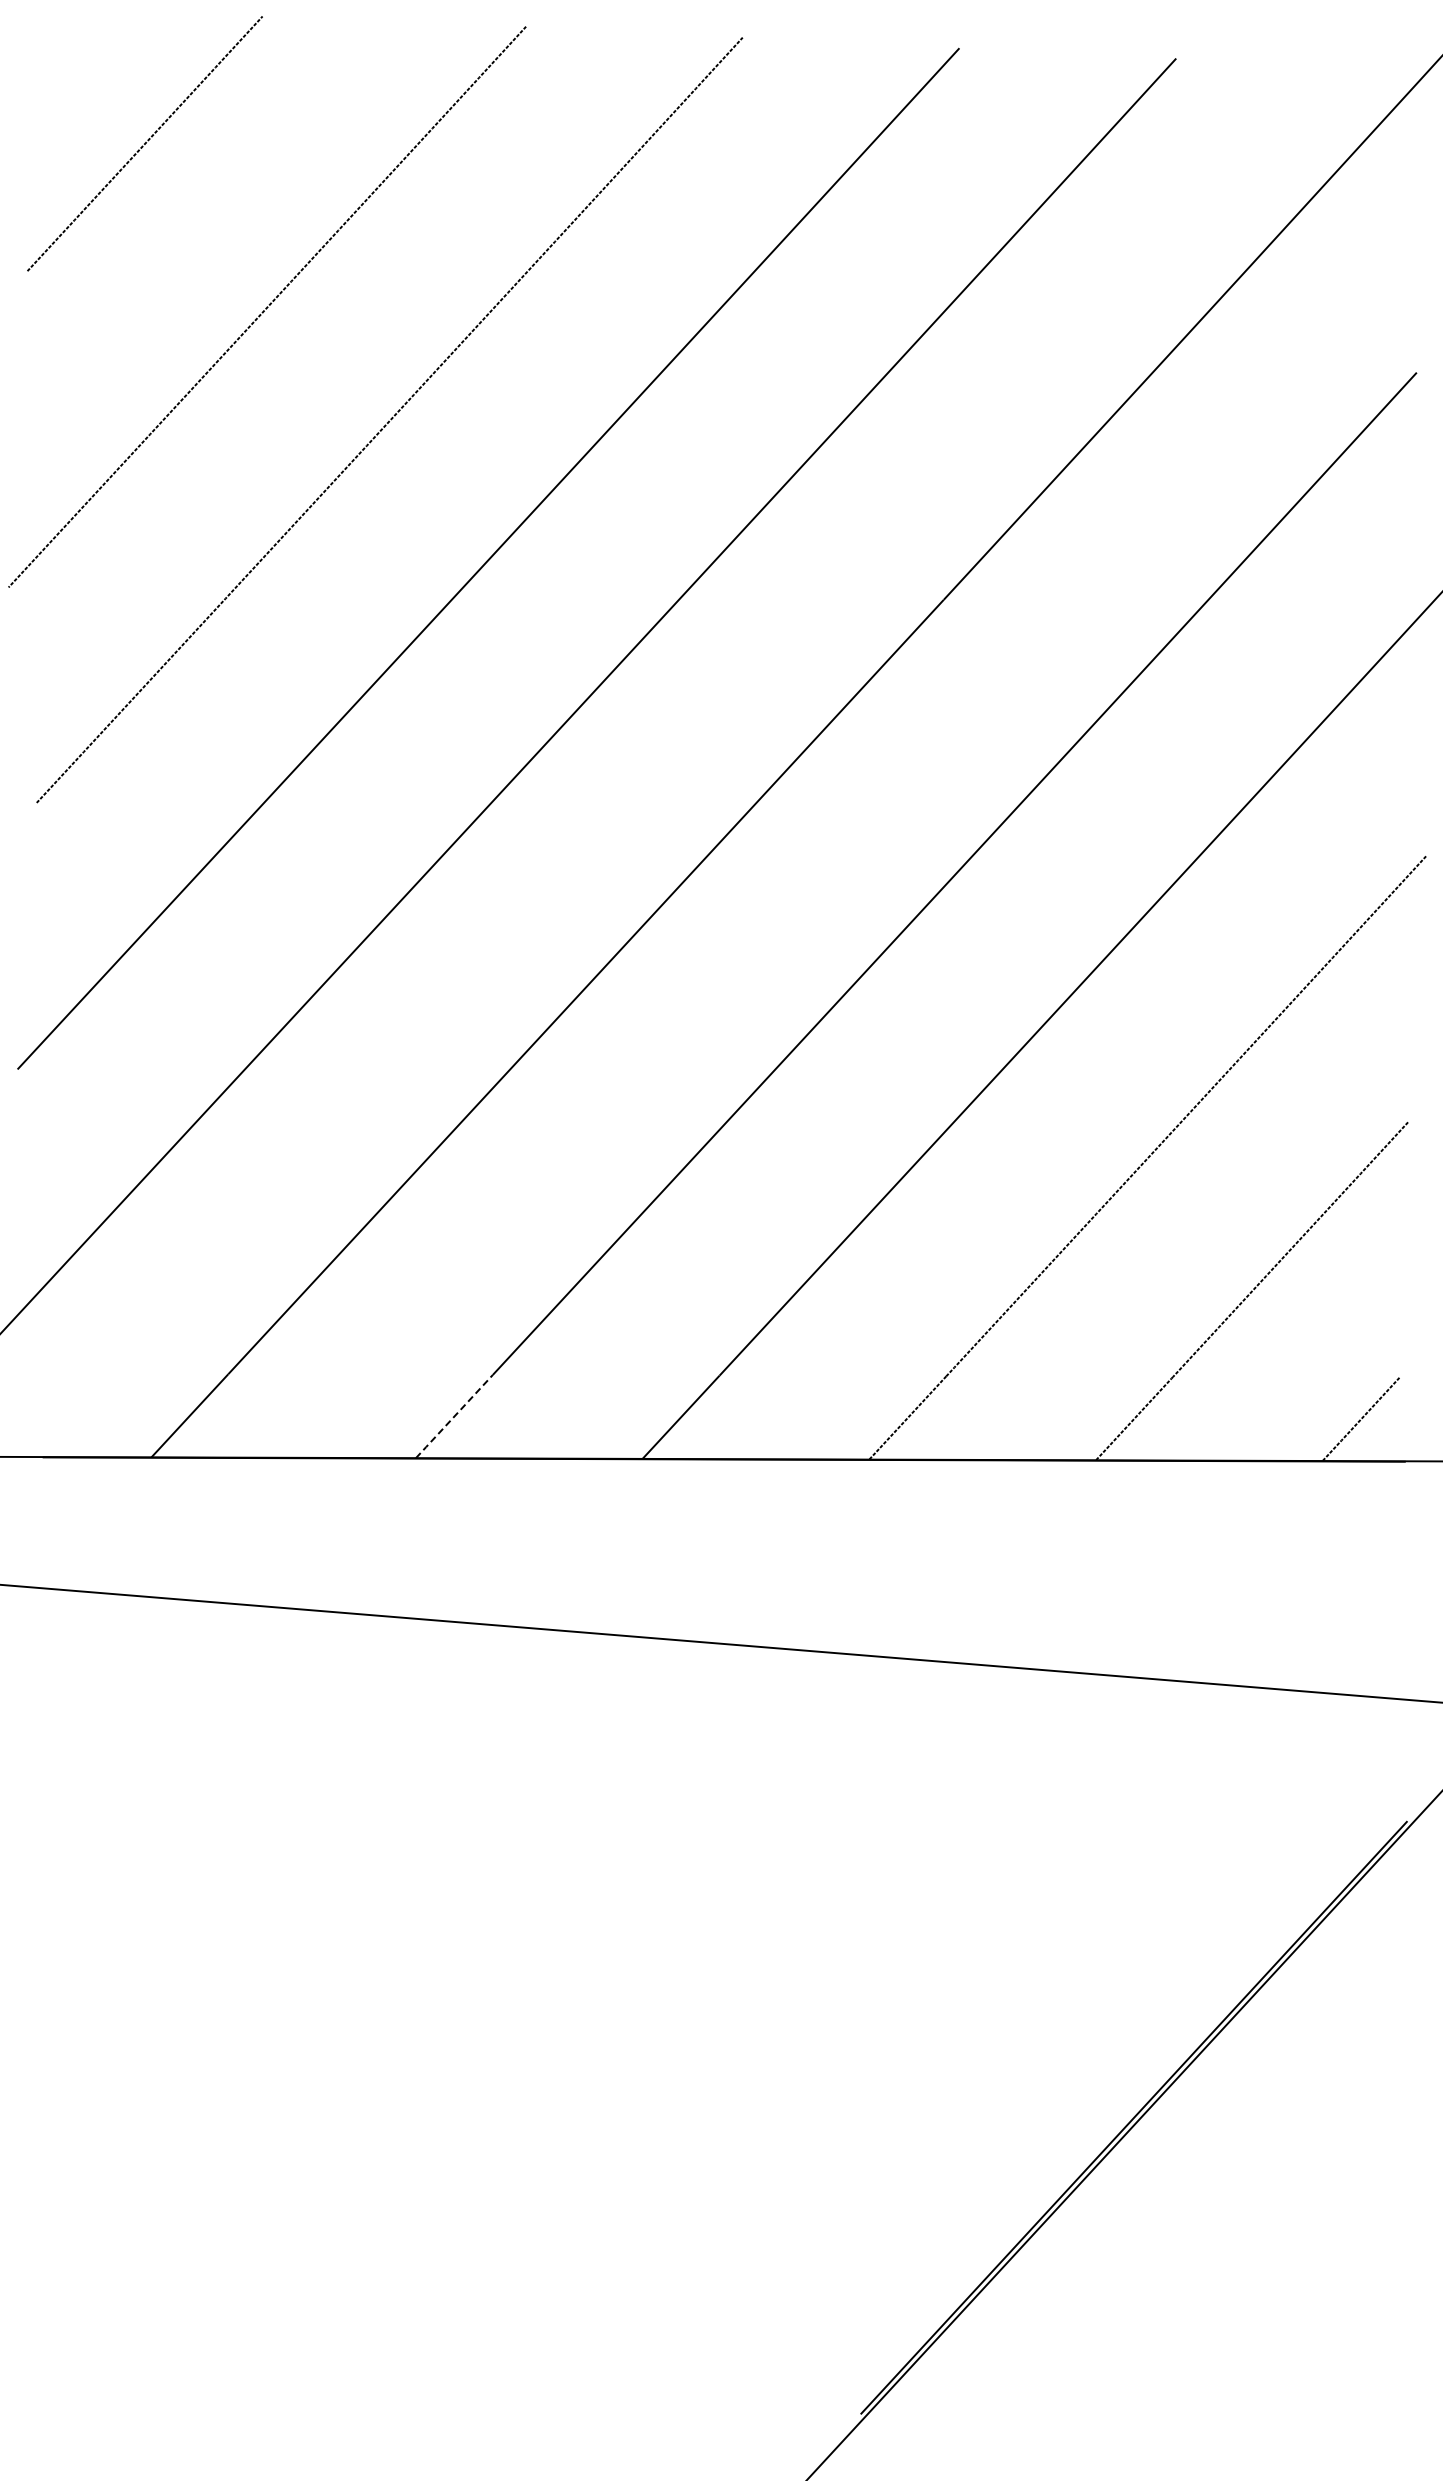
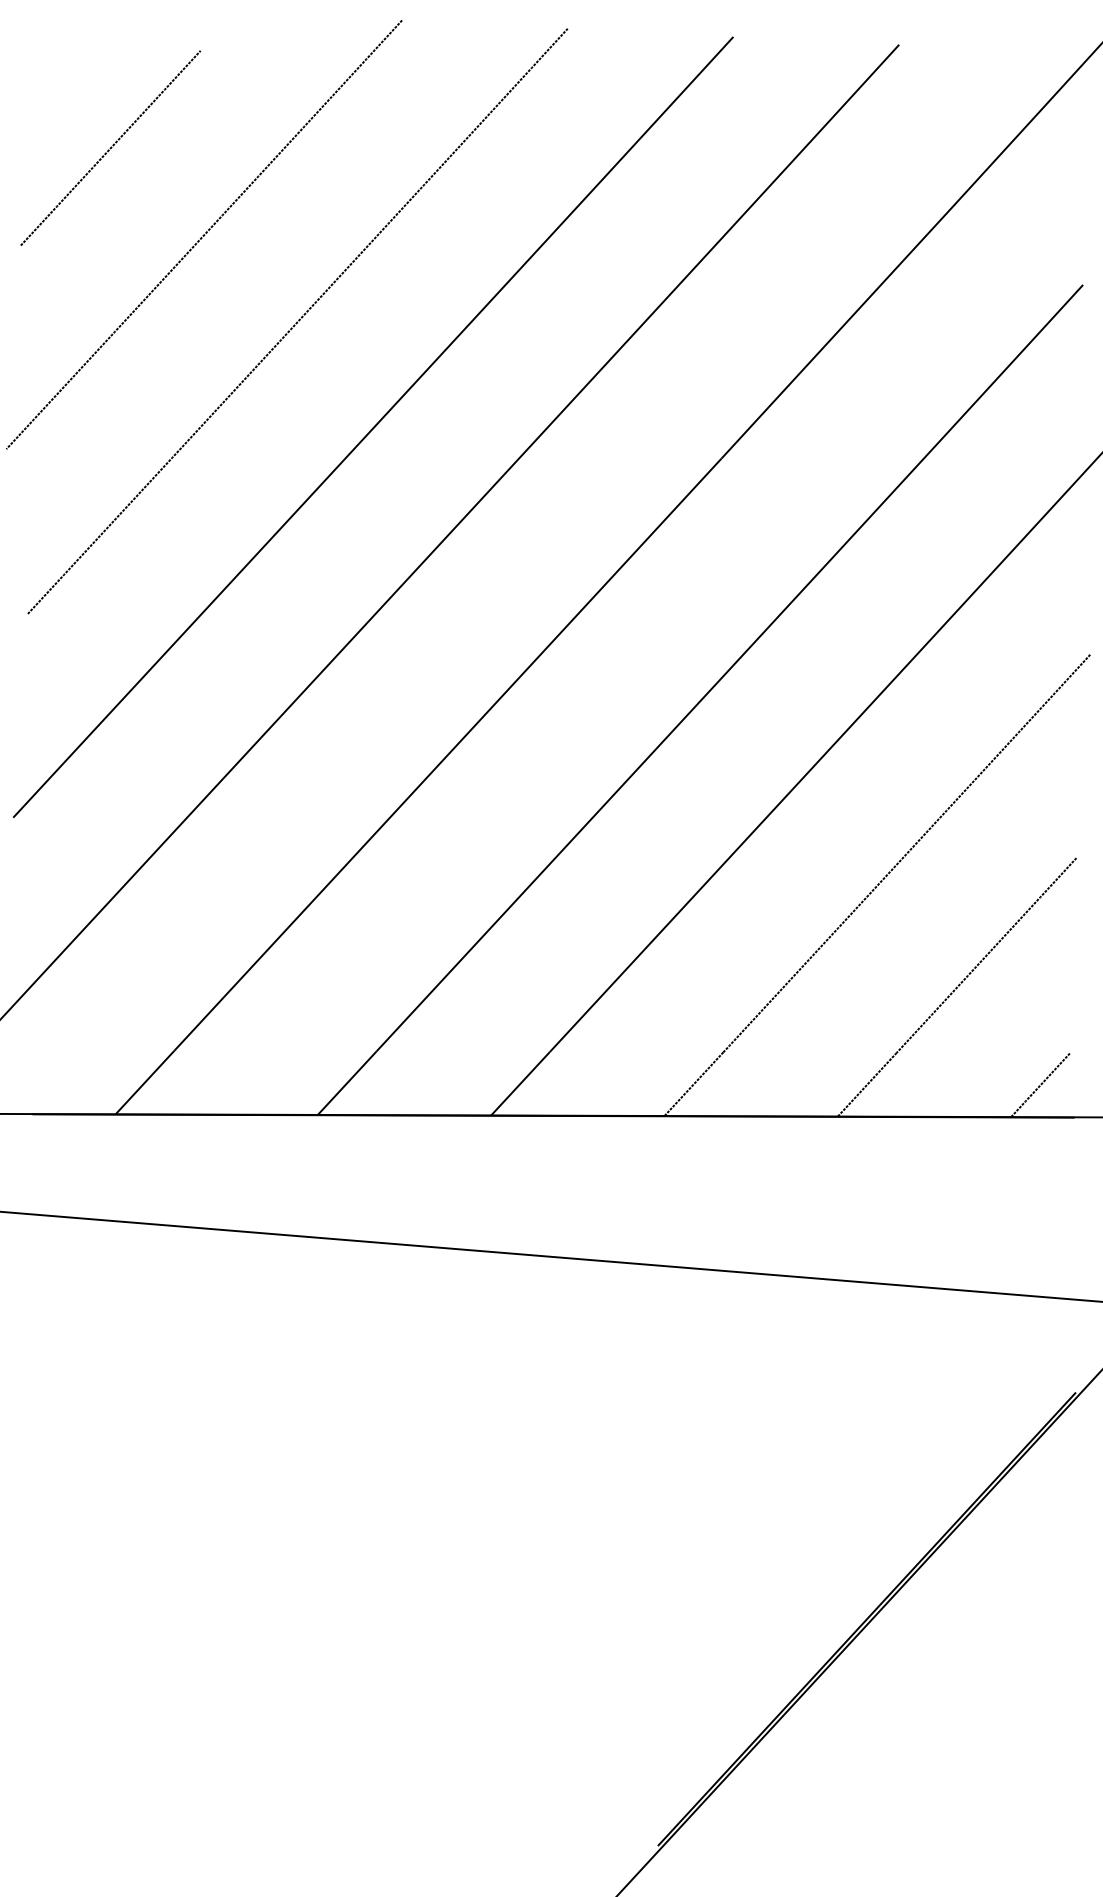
curve: (144, 143) -> (110, 147), moved
line: (454, 1416) -> (347, 1083), dashed -> solid

